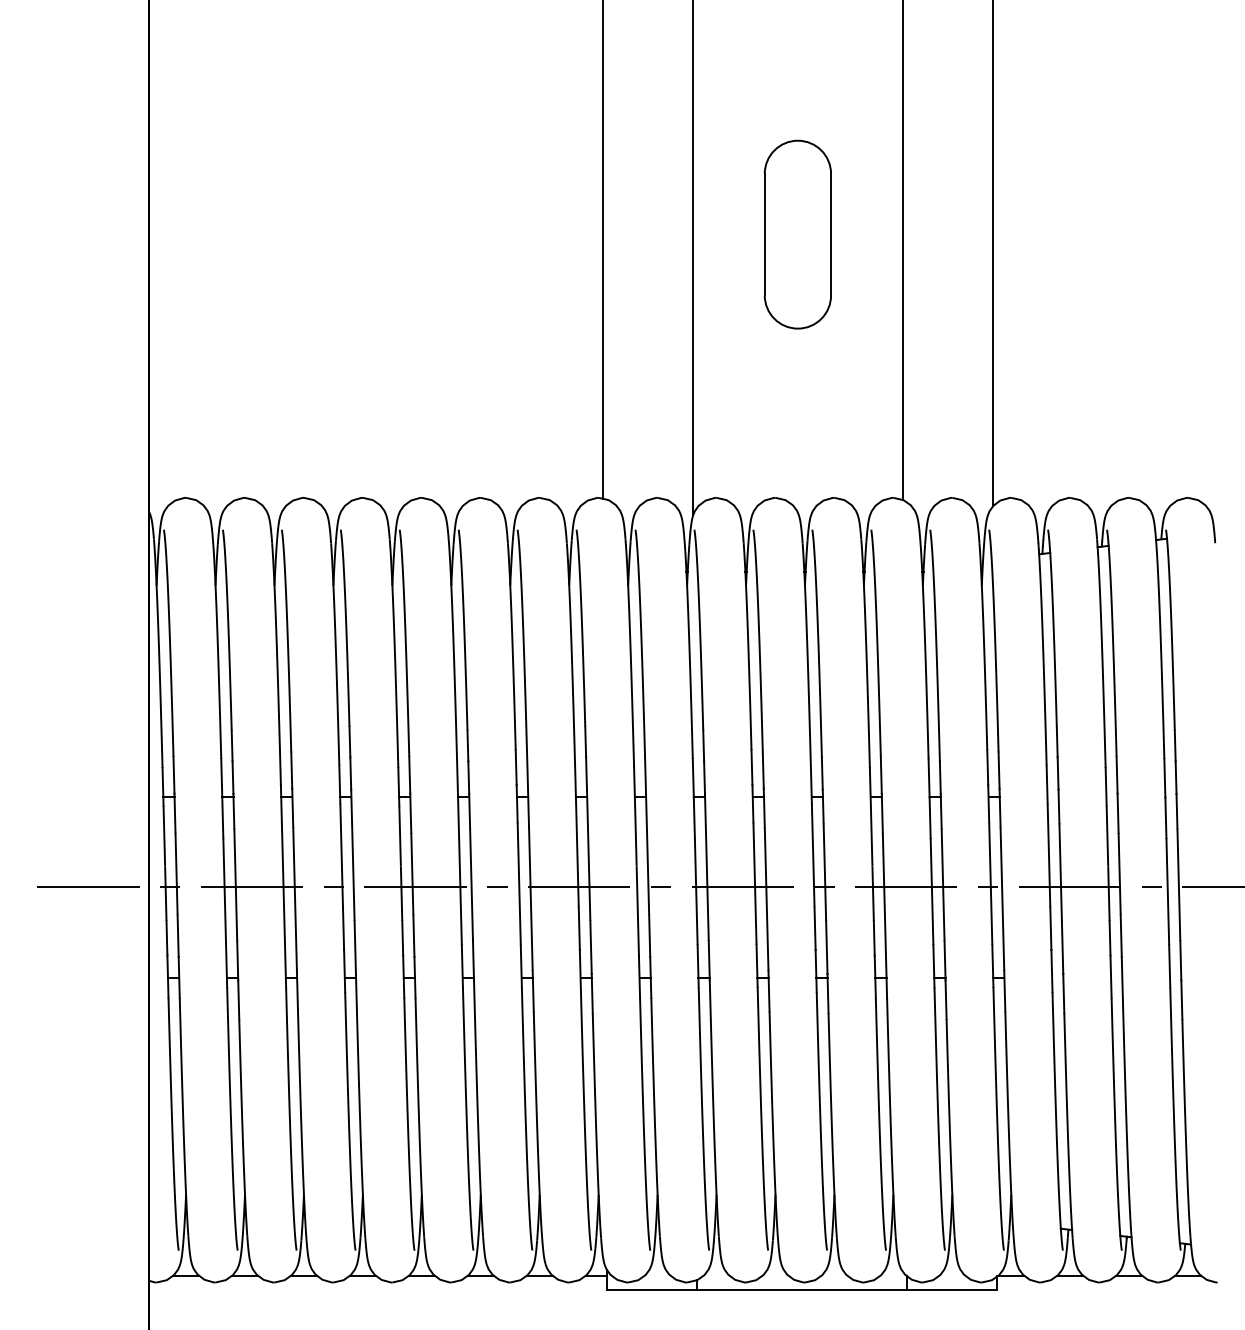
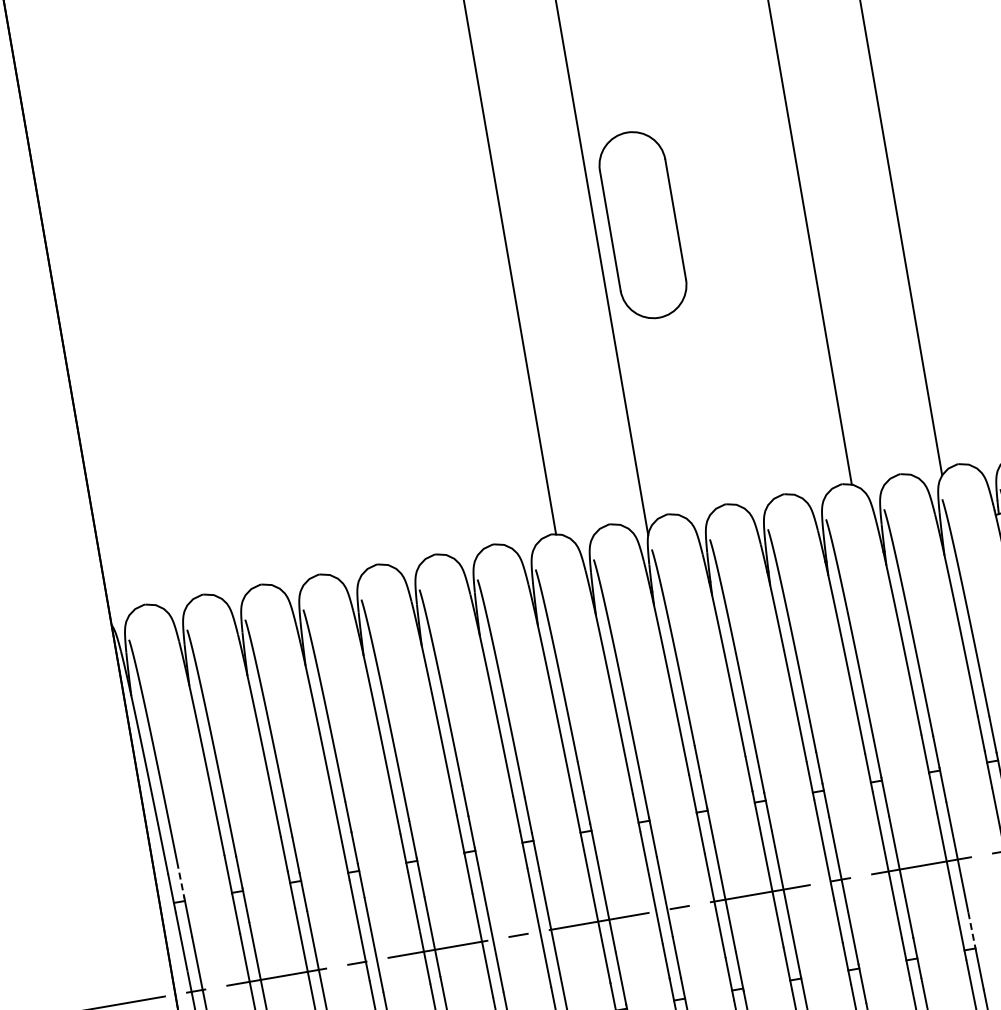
part: (797, 234) -> (642, 225), moved
line: (174, 775) -> (181, 880), solid -> dashed
line: (945, 960) -> (972, 931), solid -> dashed

